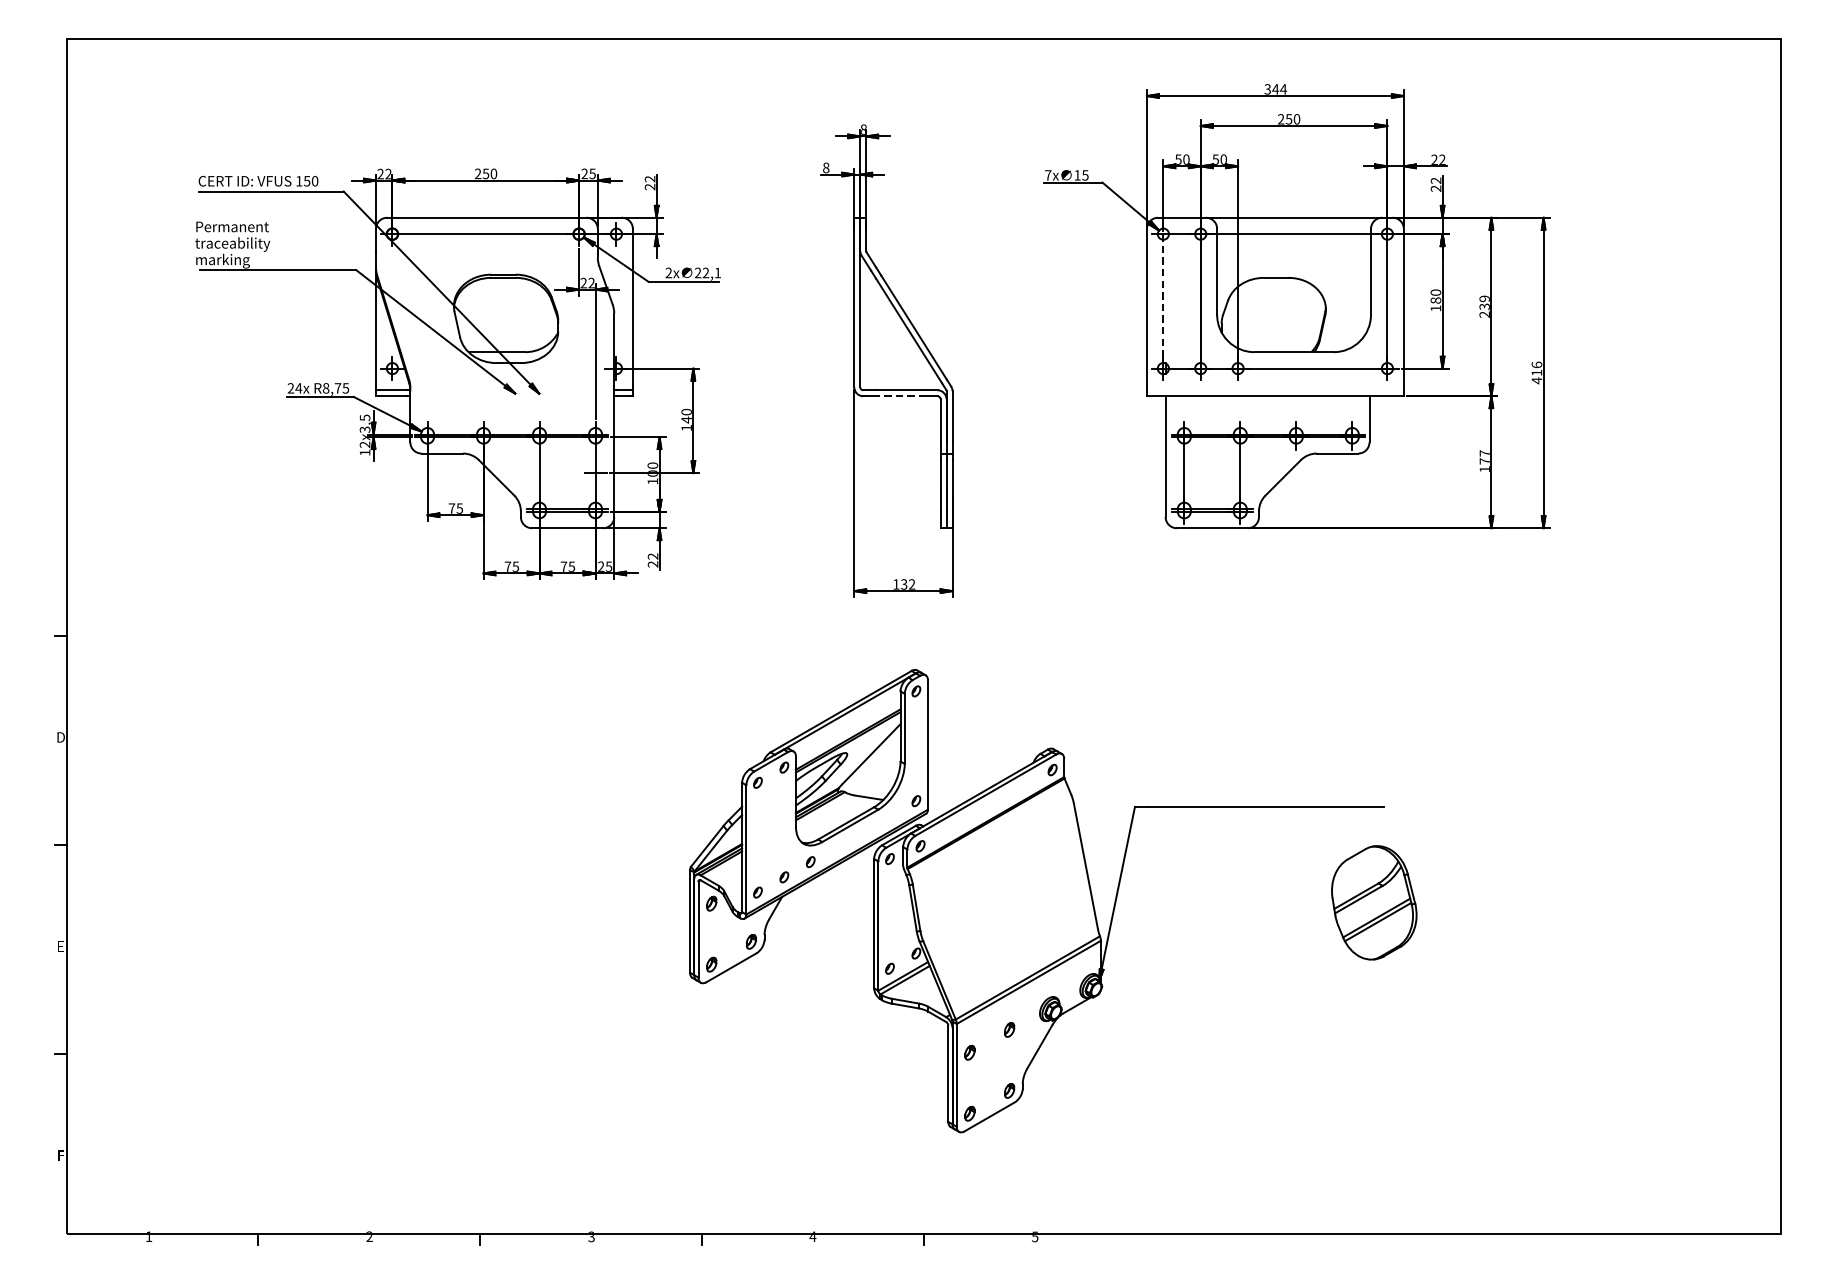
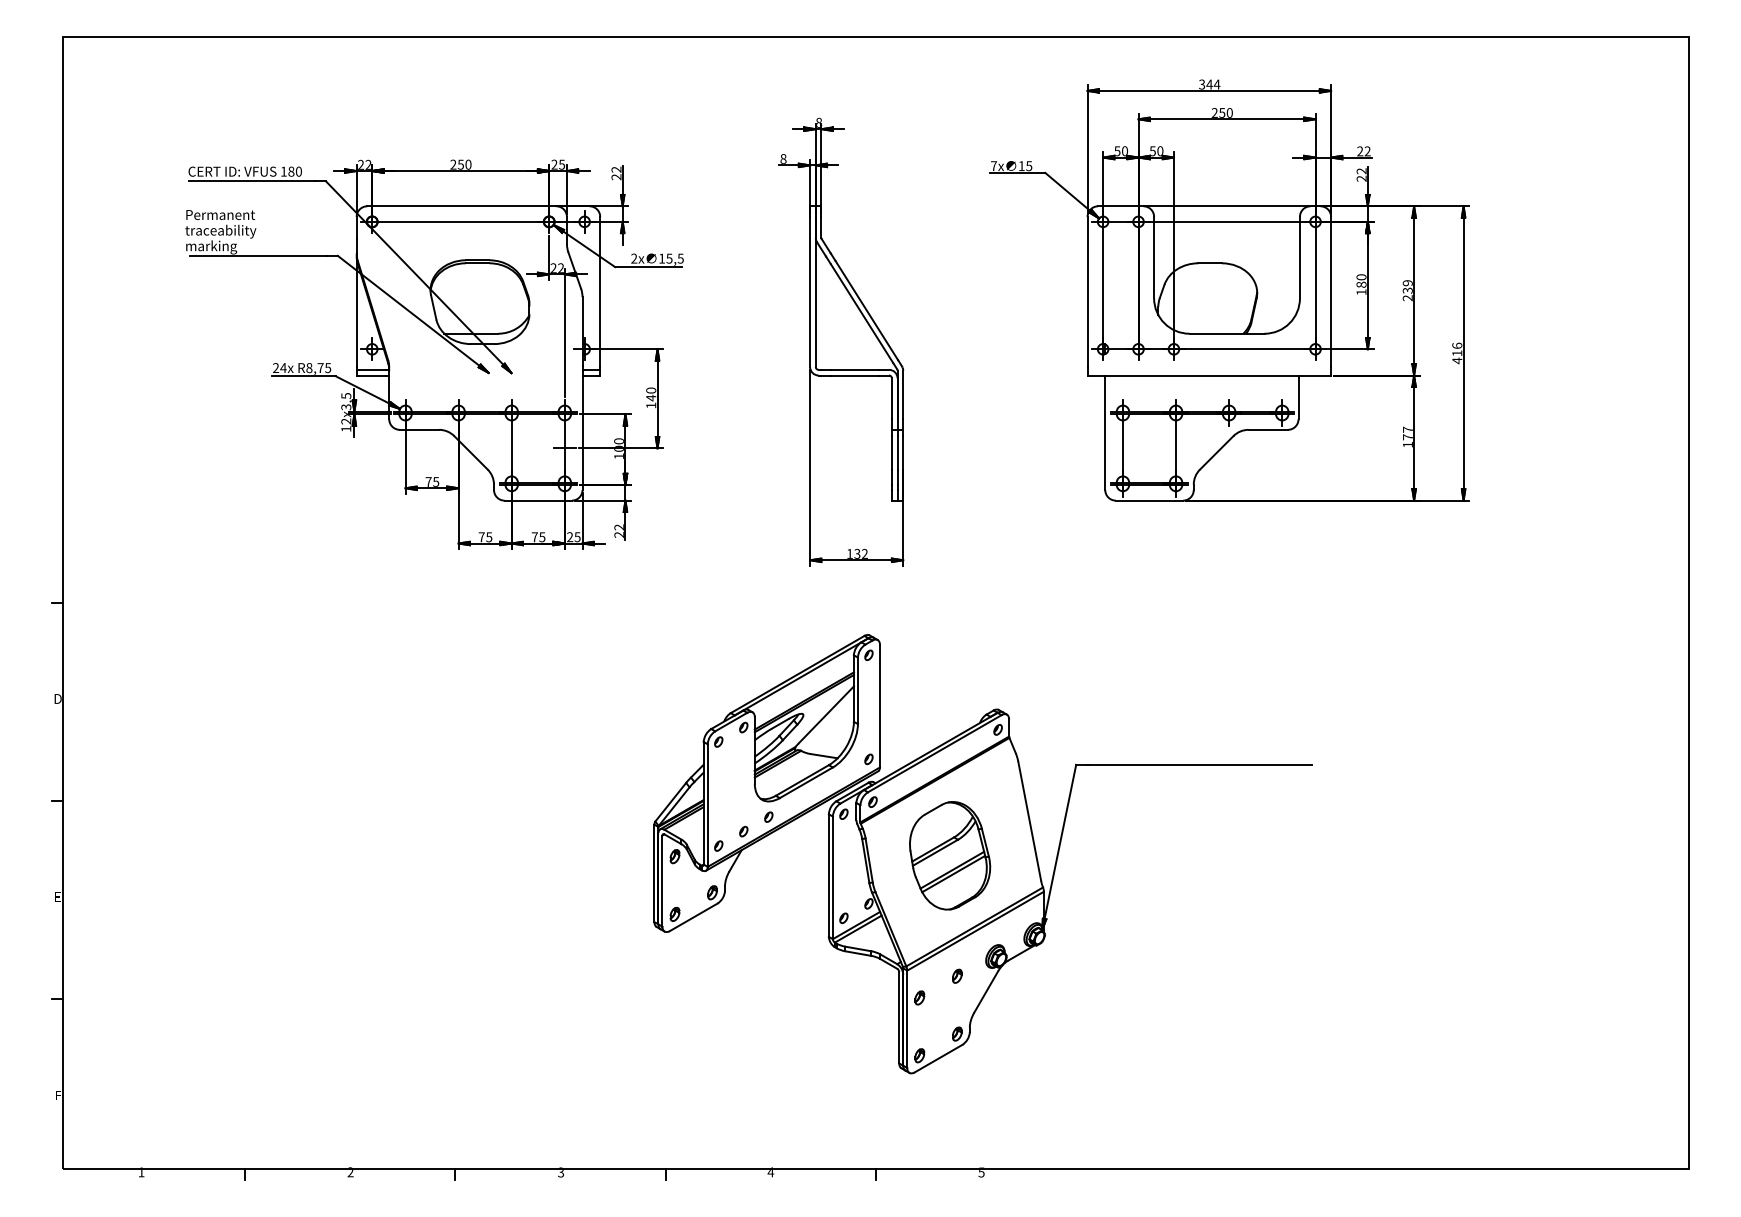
text: (307, 181) -> (291, 171), 150 -> 180
text: (708, 272) -> (671, 258), 22,1 -> 15,5
line: (1163, 292) -> (1103, 277), dashed -> solid
line: (901, 396) -> (854, 375), dashed -> solid
part: (1374, 902) -> (950, 855), moved

